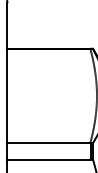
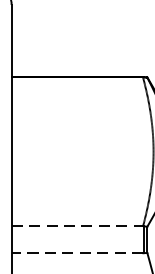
line: (49, 142) -> (78, 225), solid -> dashed
line: (48, 159) -> (76, 252), solid -> dashed

